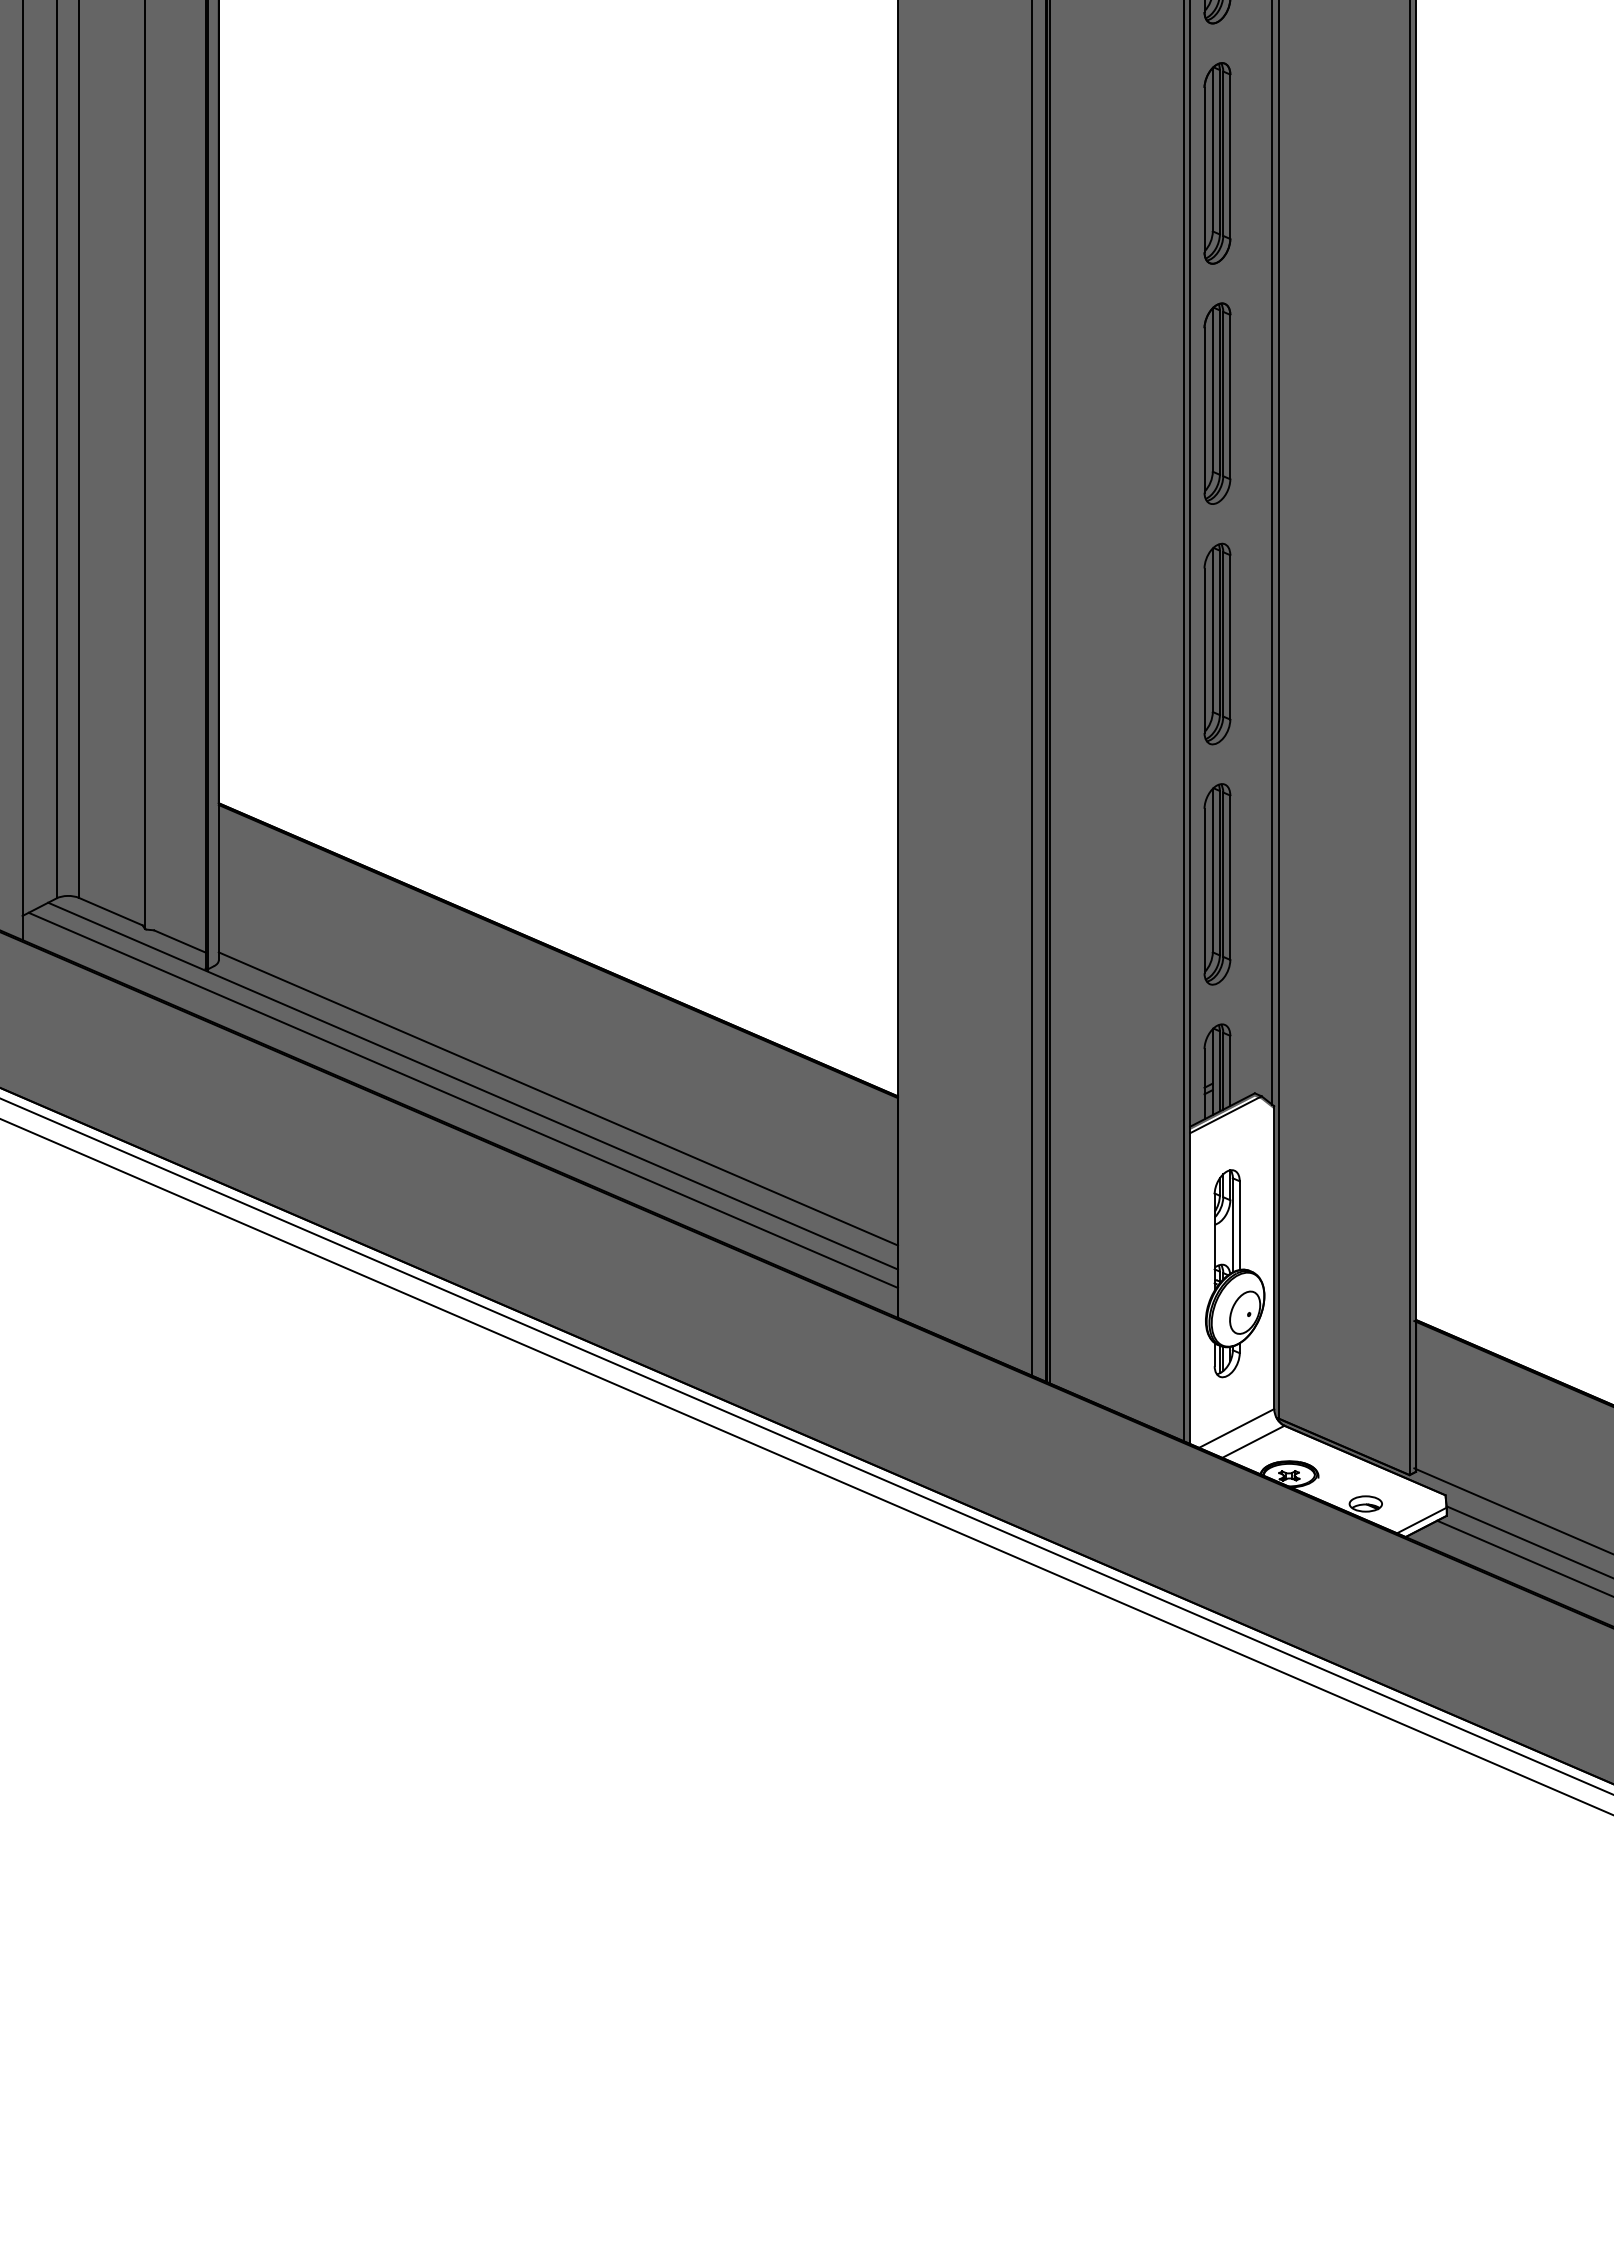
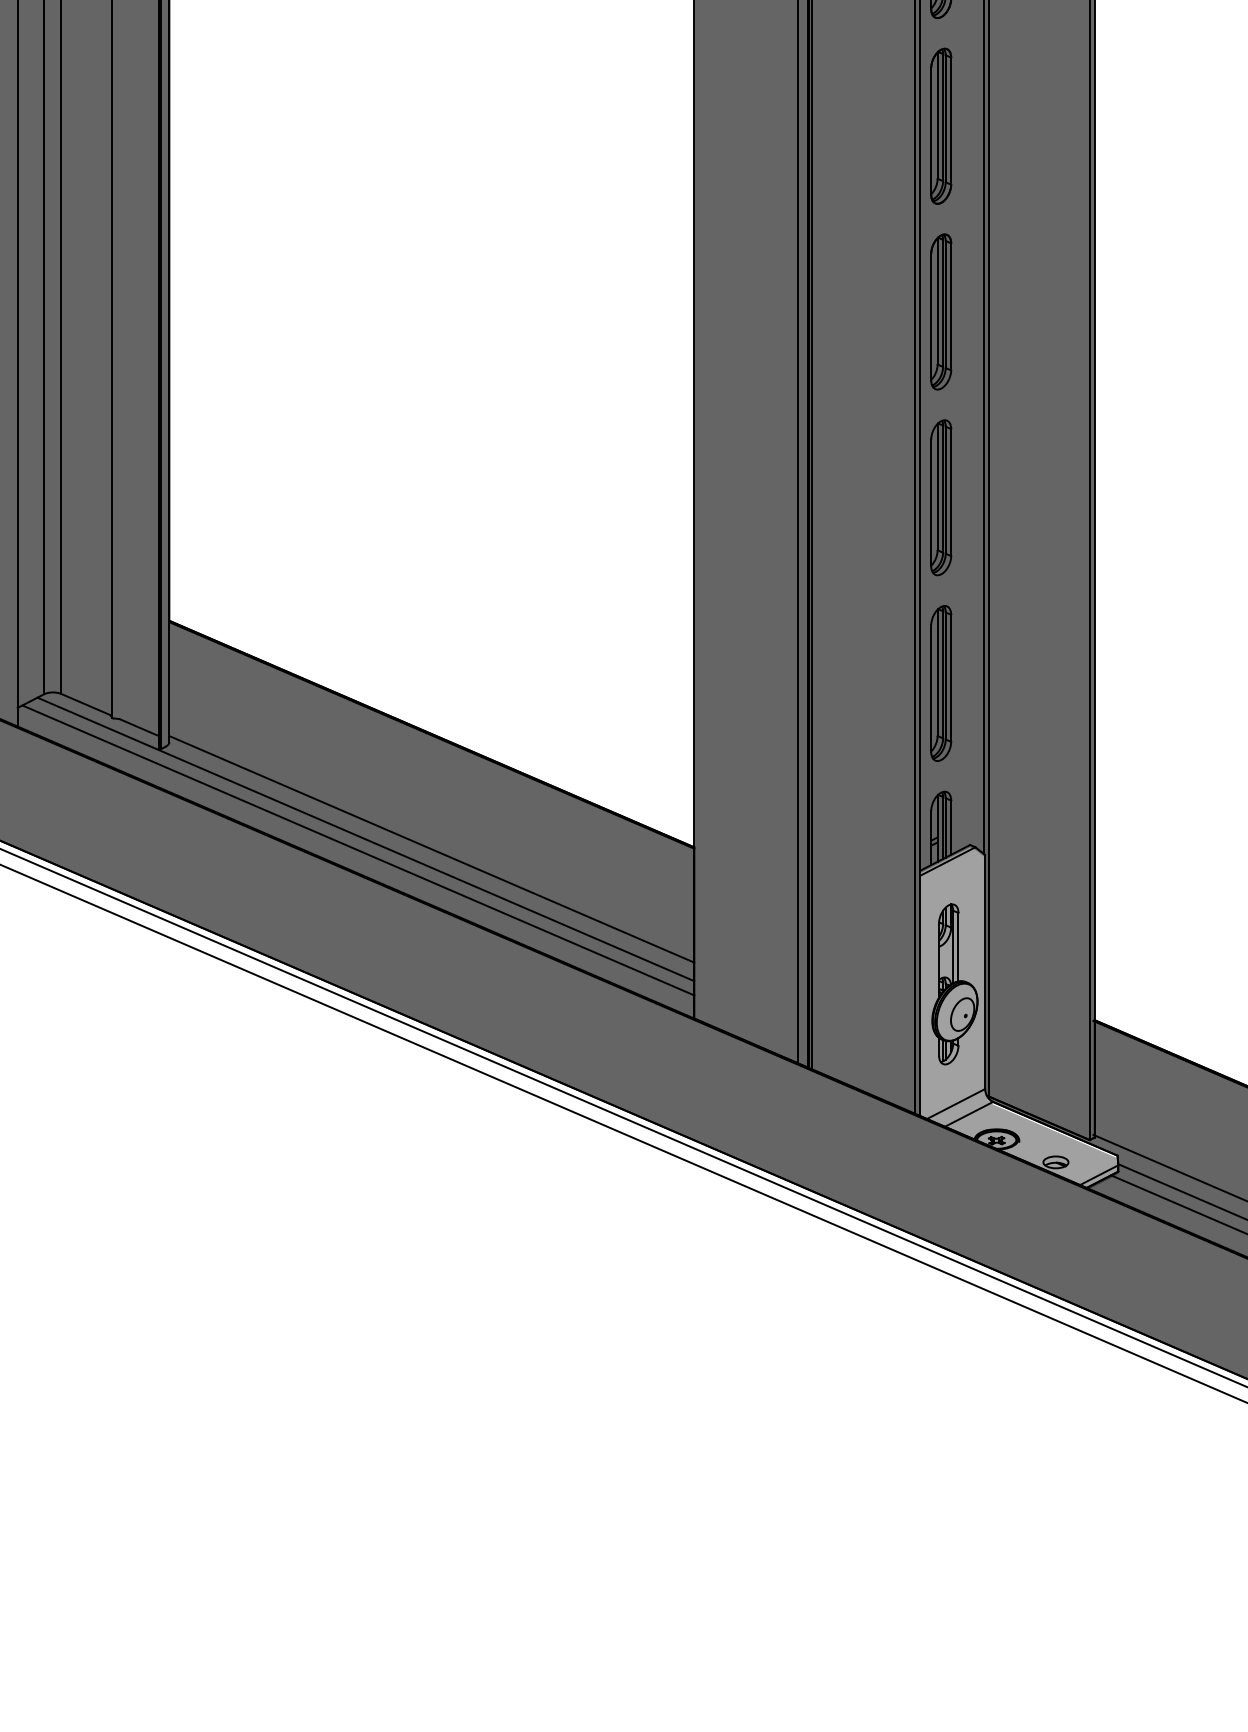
fill: (1318, 1317) -> (1019, 1018), added

